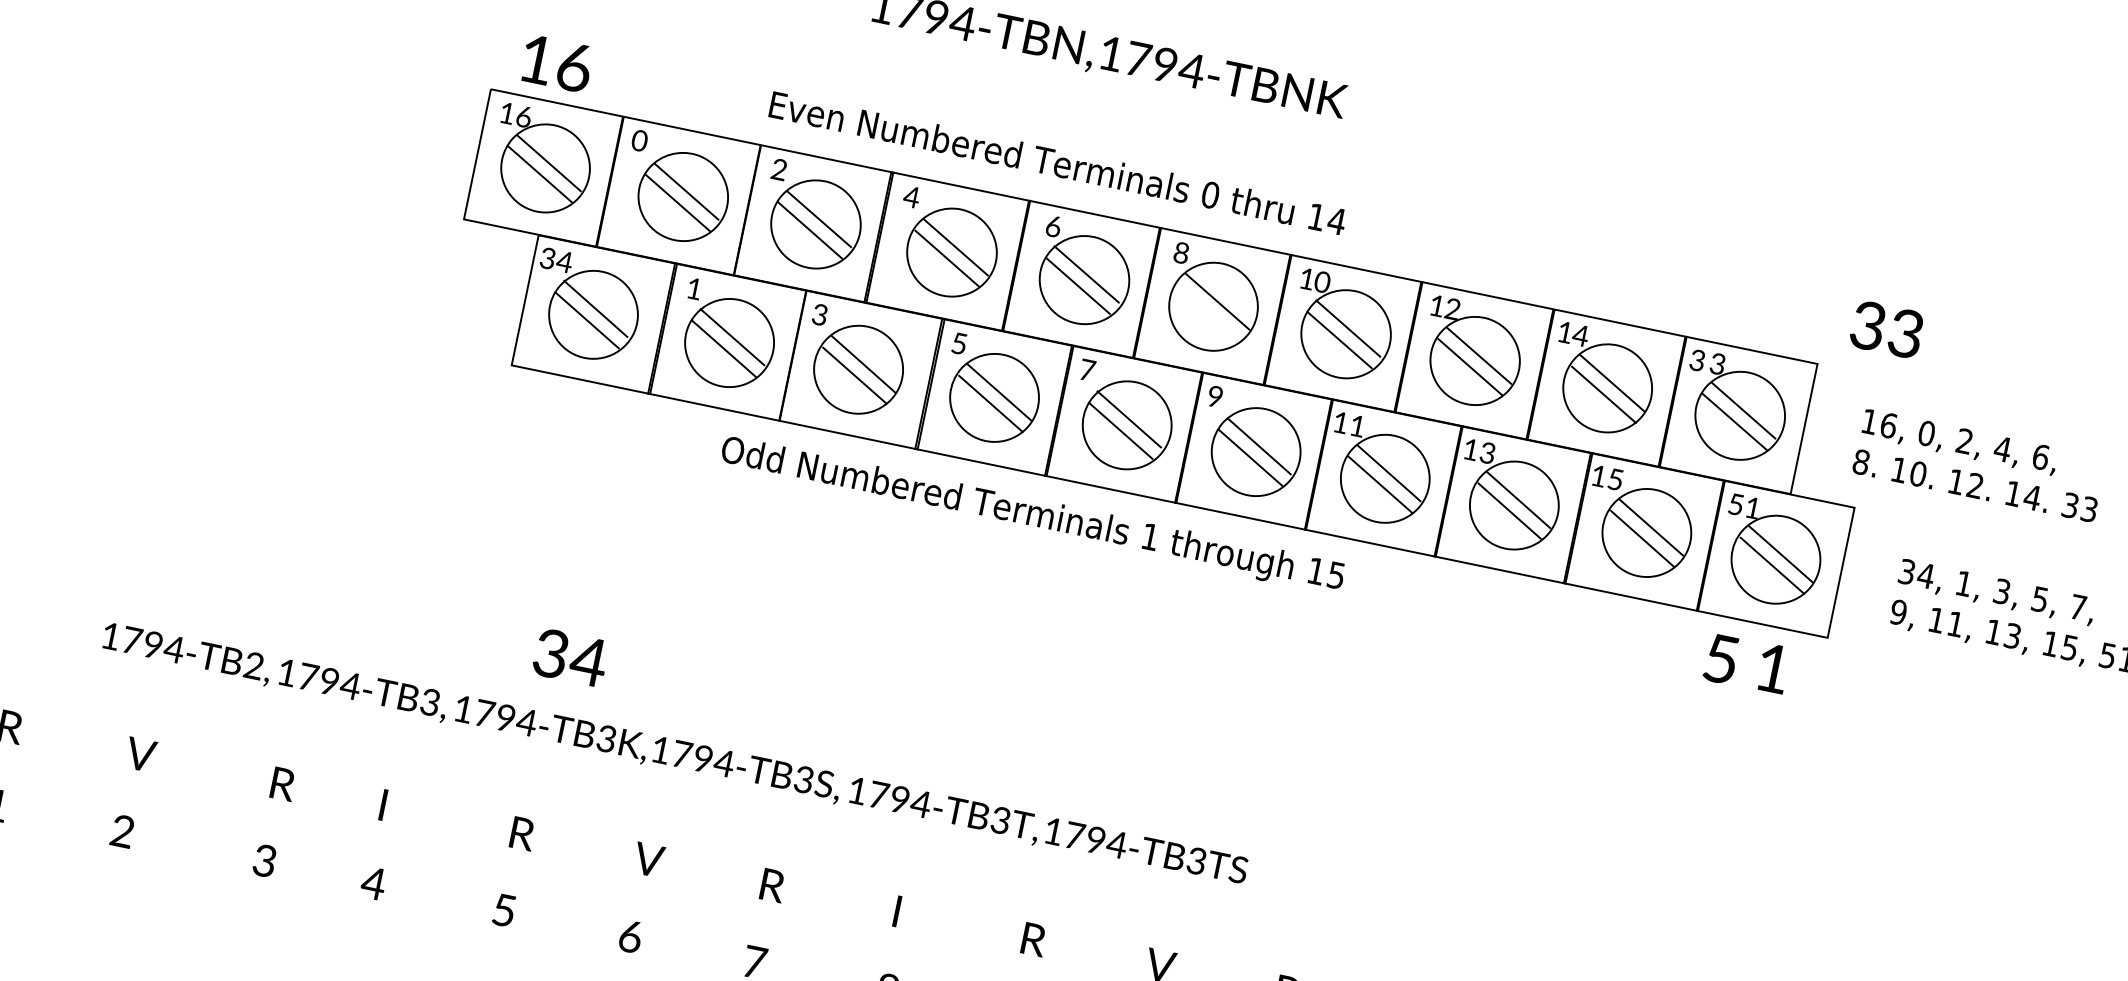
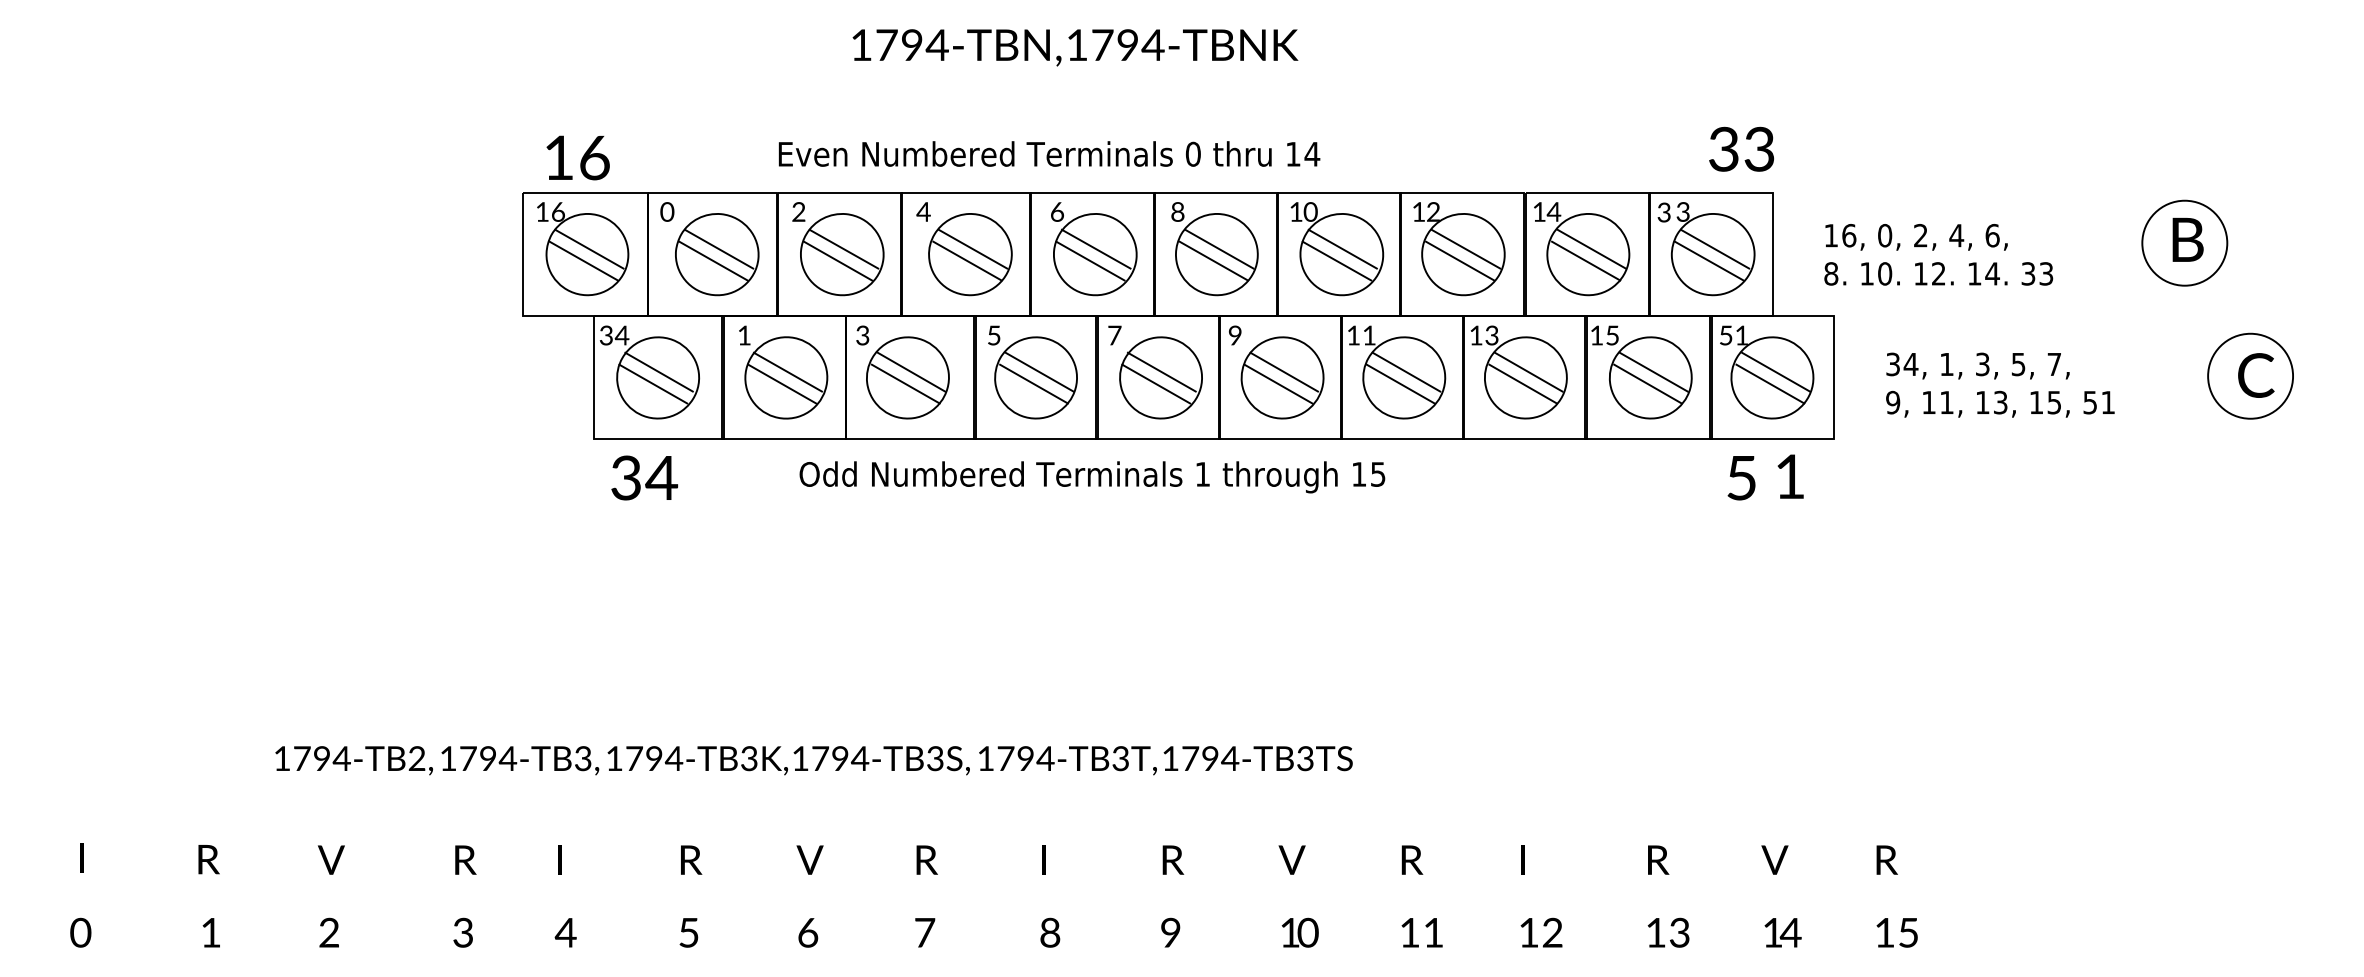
line: (1208, 312) -> (1213, 260), added
text: (1886, 328) -> (1741, 148), moved
text: (570, 657) -> (644, 477), moved

